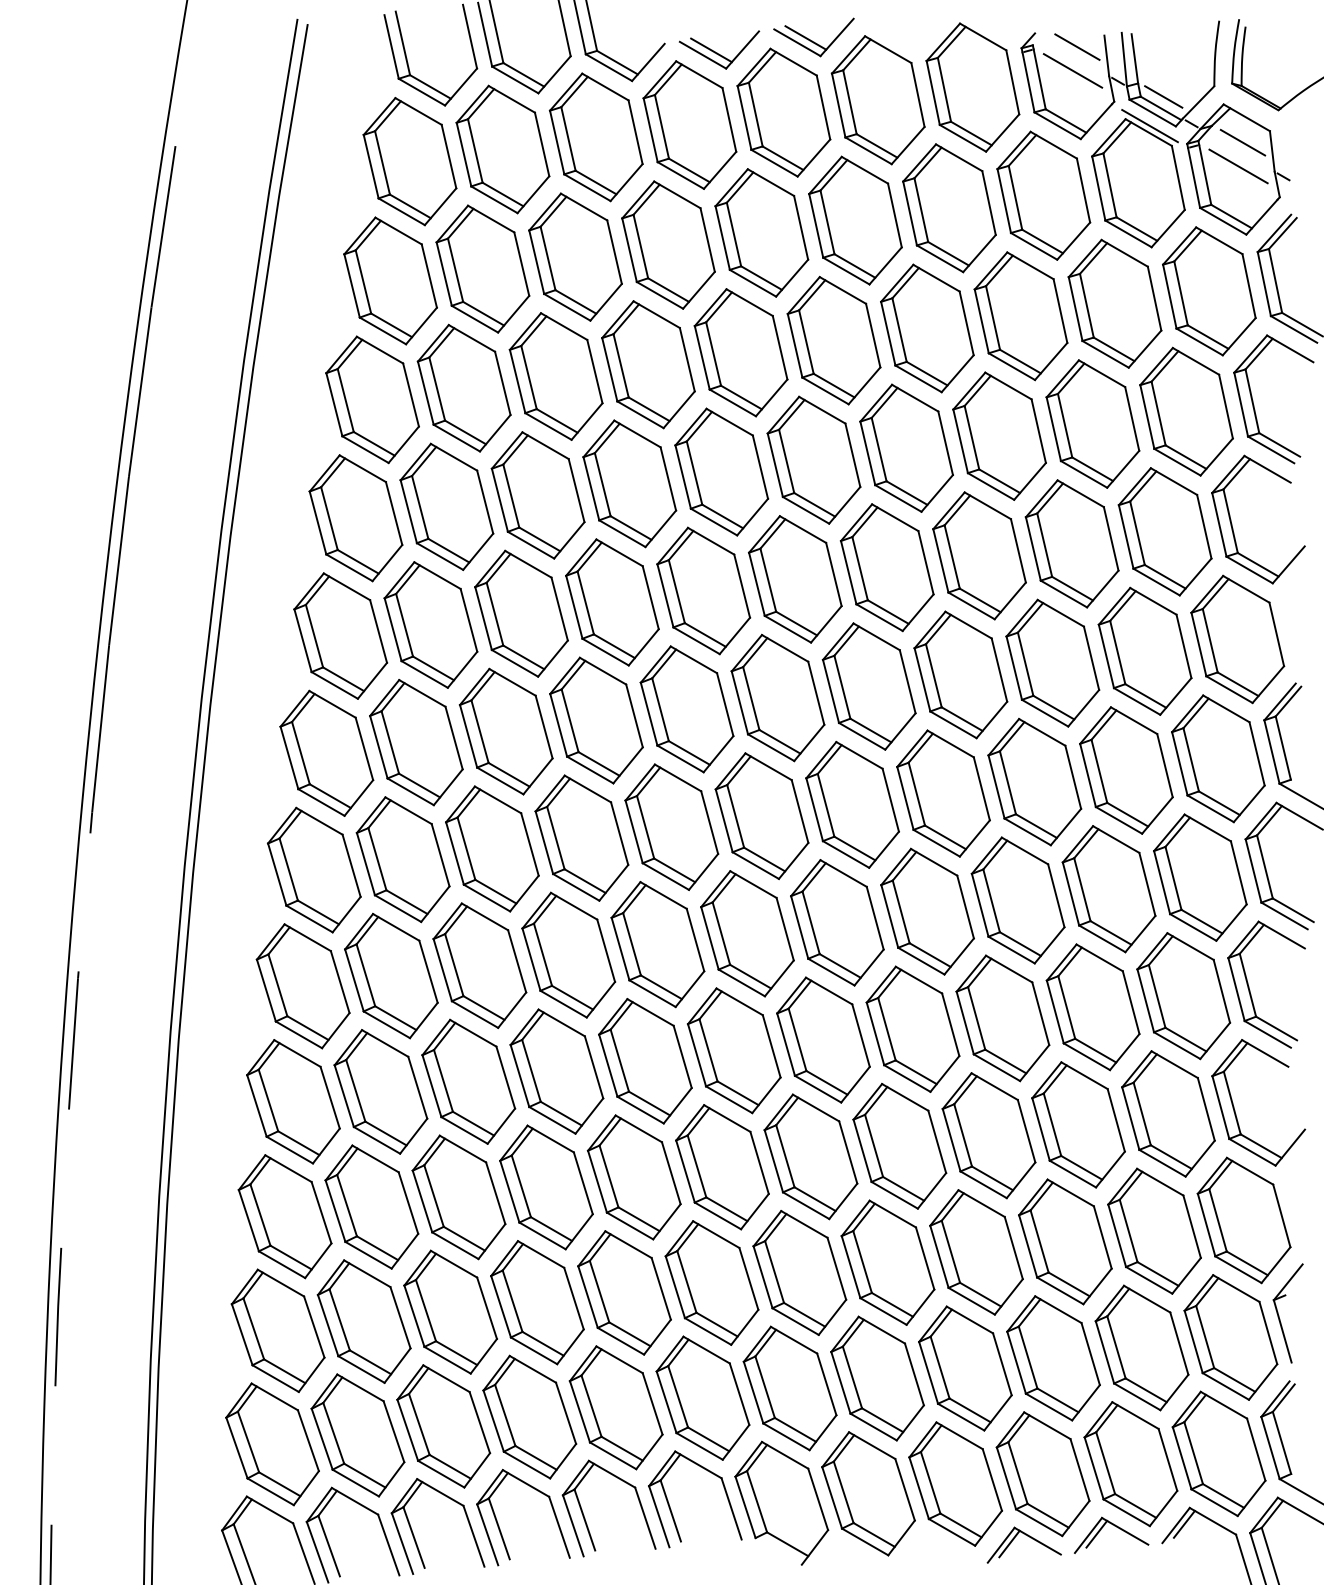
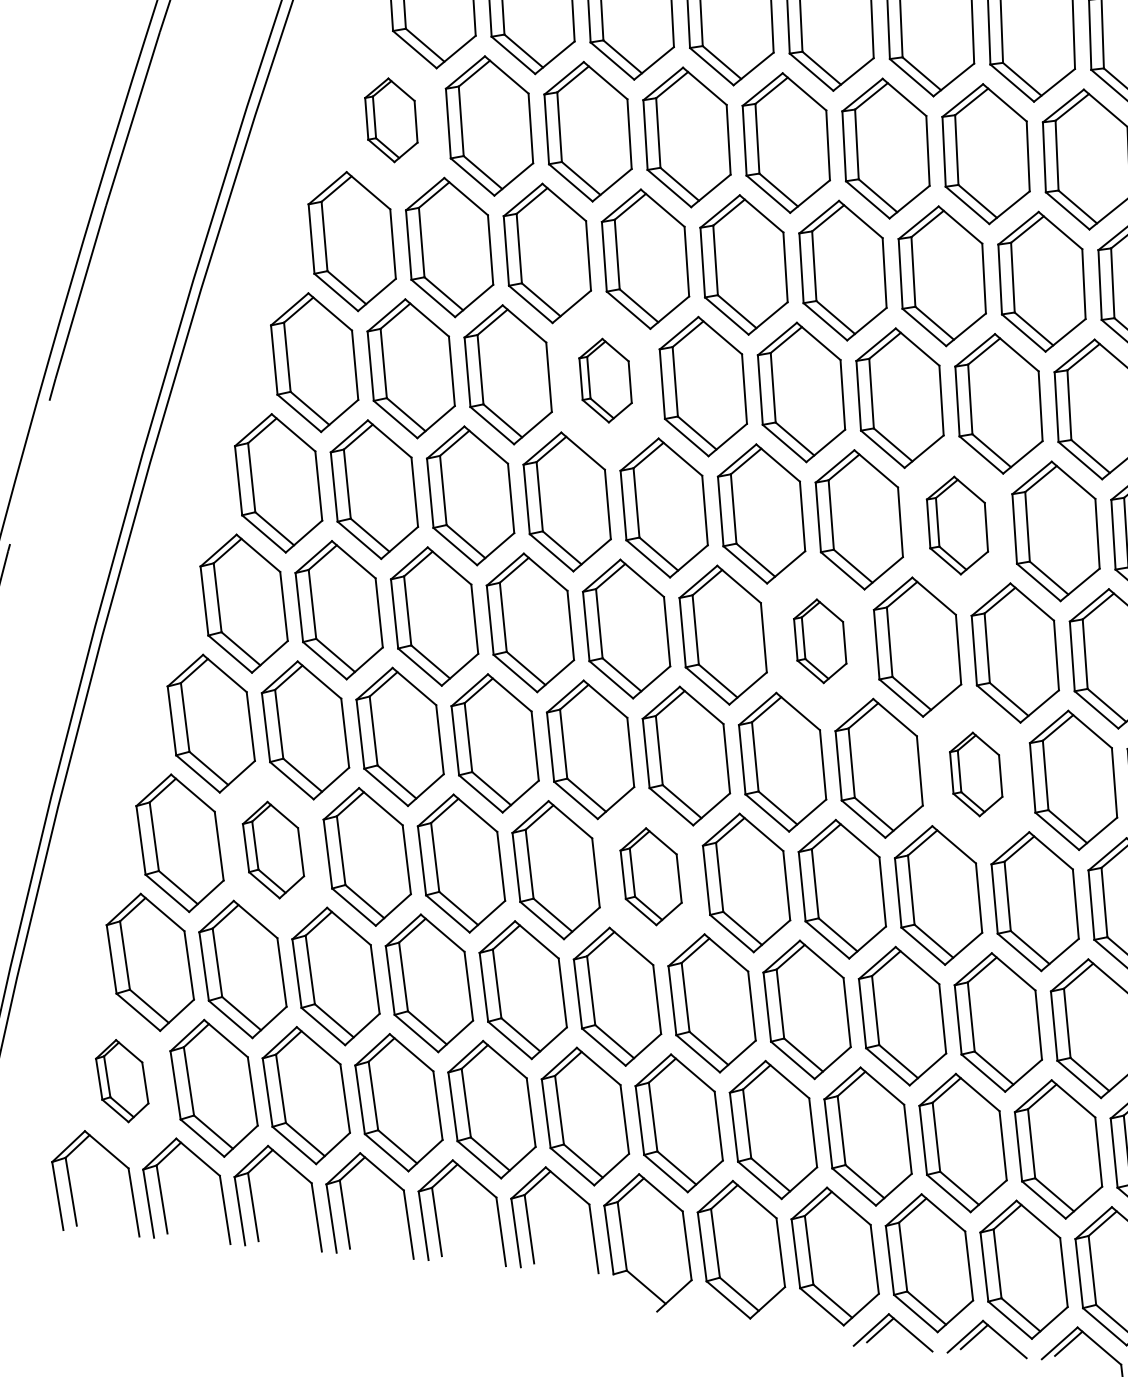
part: (355, 518) -> (390, 120), size x0.6
part: (596, 720) -> (605, 380), size x0.6
part: (943, 793) -> (957, 525), size x0.7
part: (837, 922) -> (820, 640), size x0.6
part: (1002, 1018) -> (975, 774), size x0.6
part: (722, 1167) -> (651, 876), size x0.7
part: (371, 1206) -> (273, 849), size x0.7
part: (272, 1444) -> (122, 1081), size x0.6

